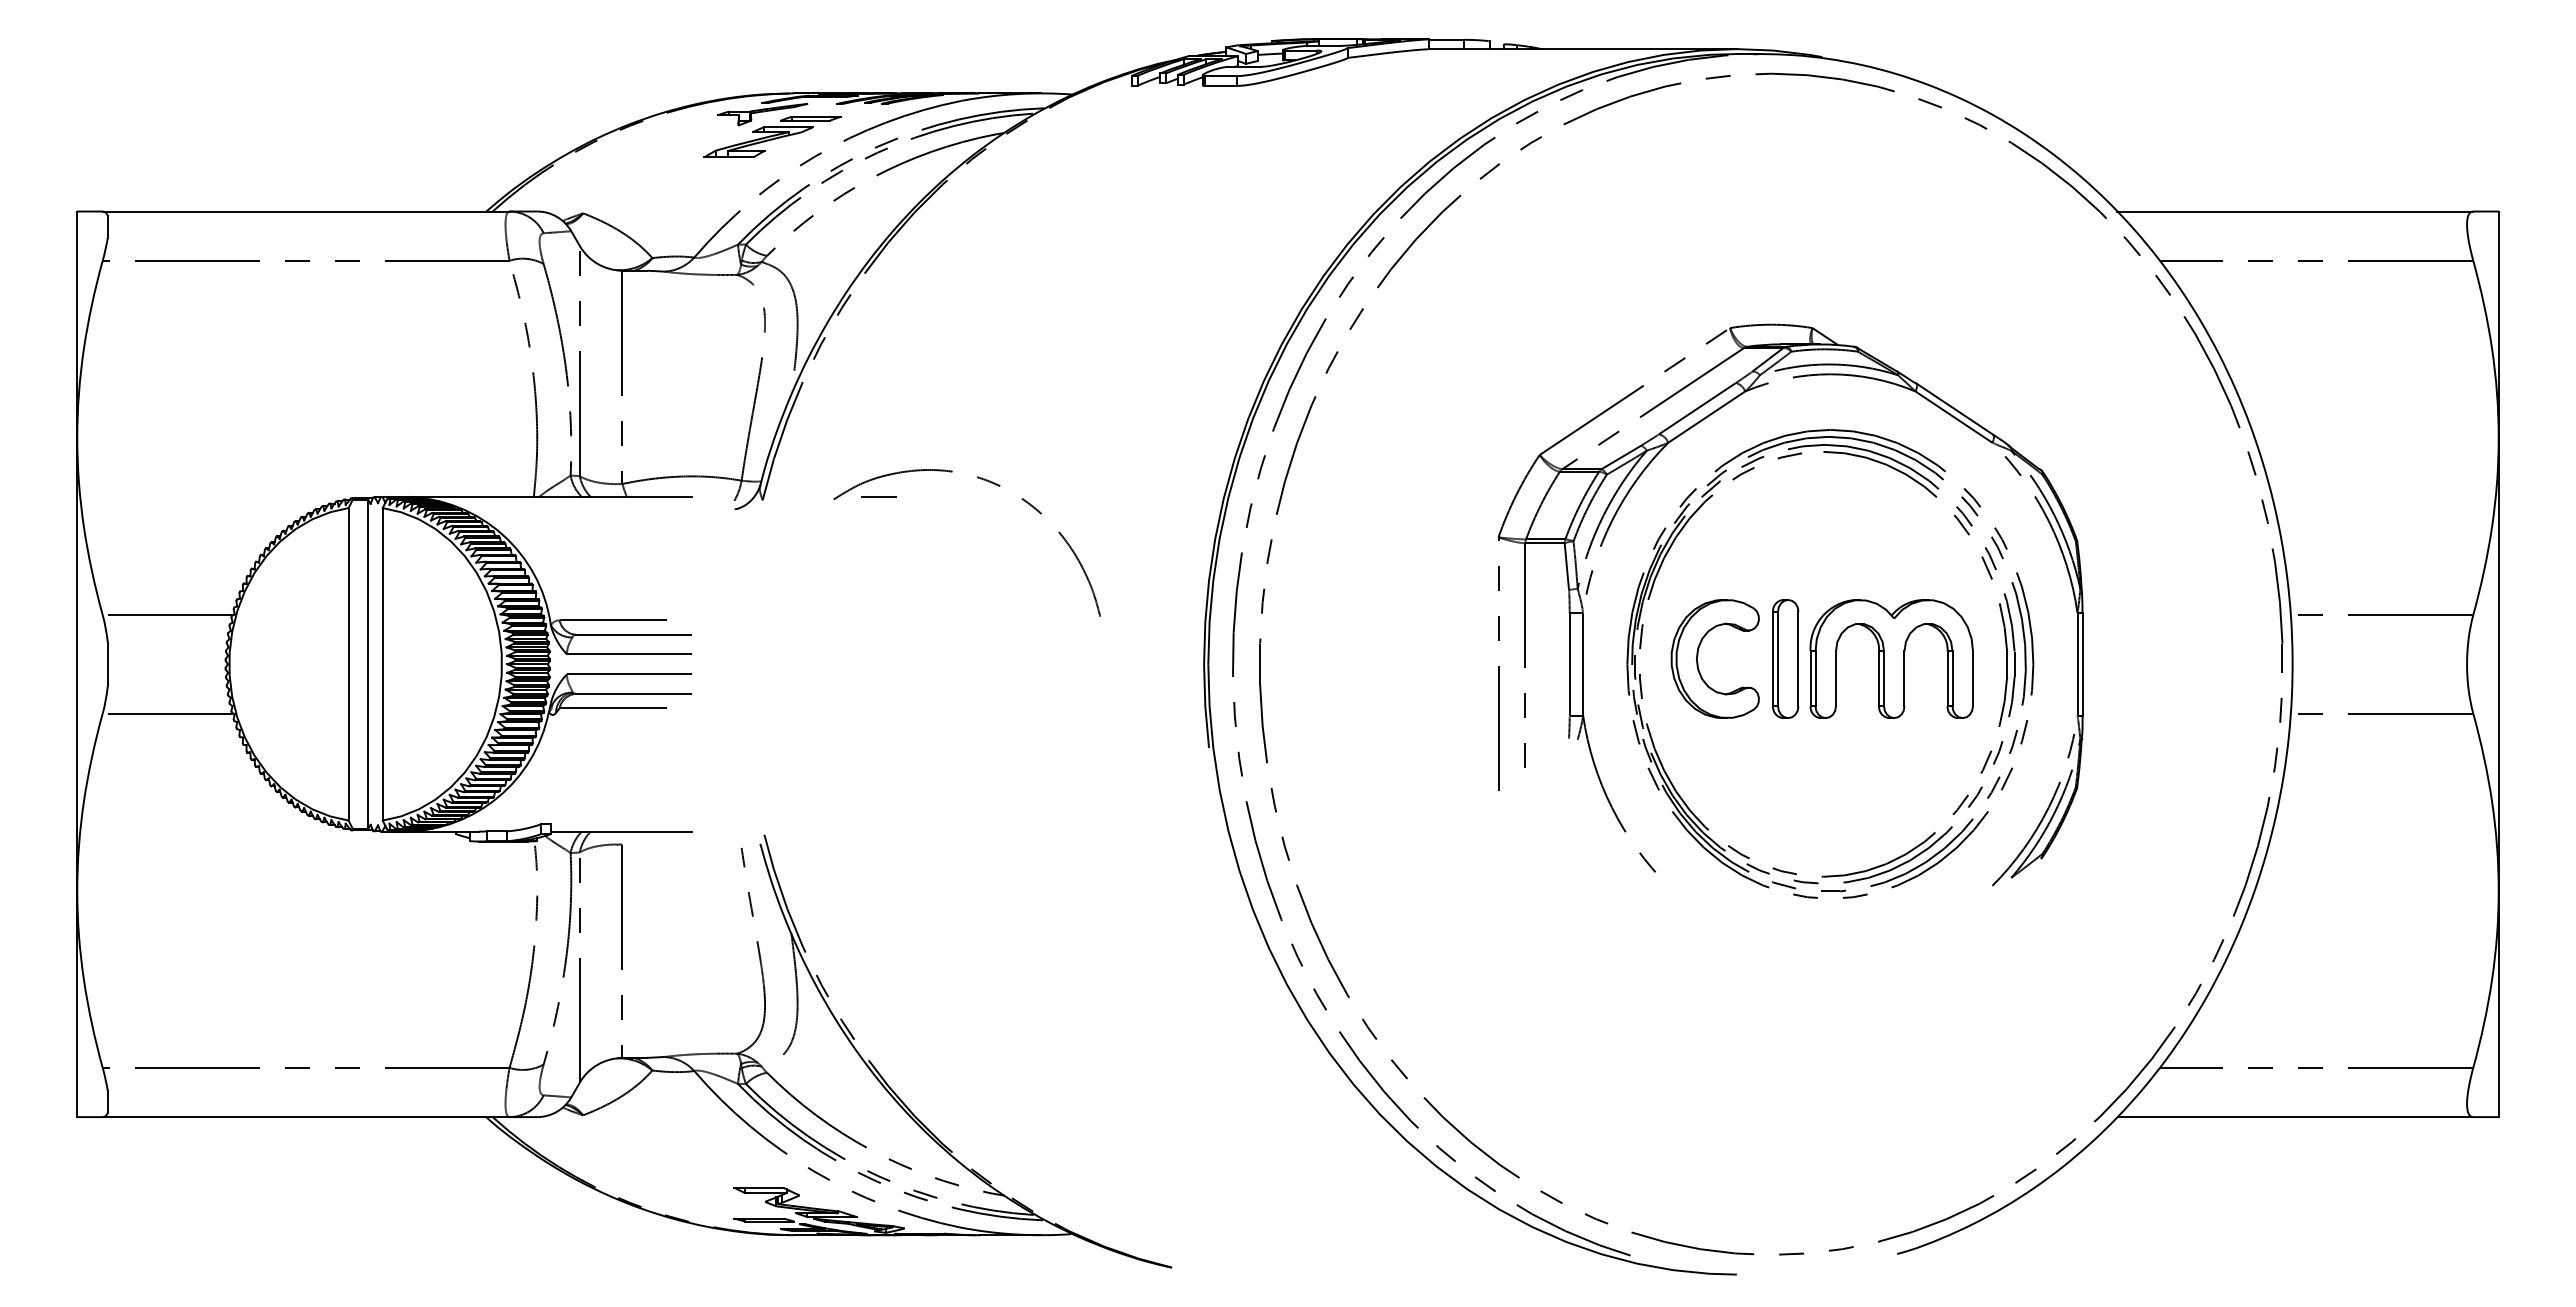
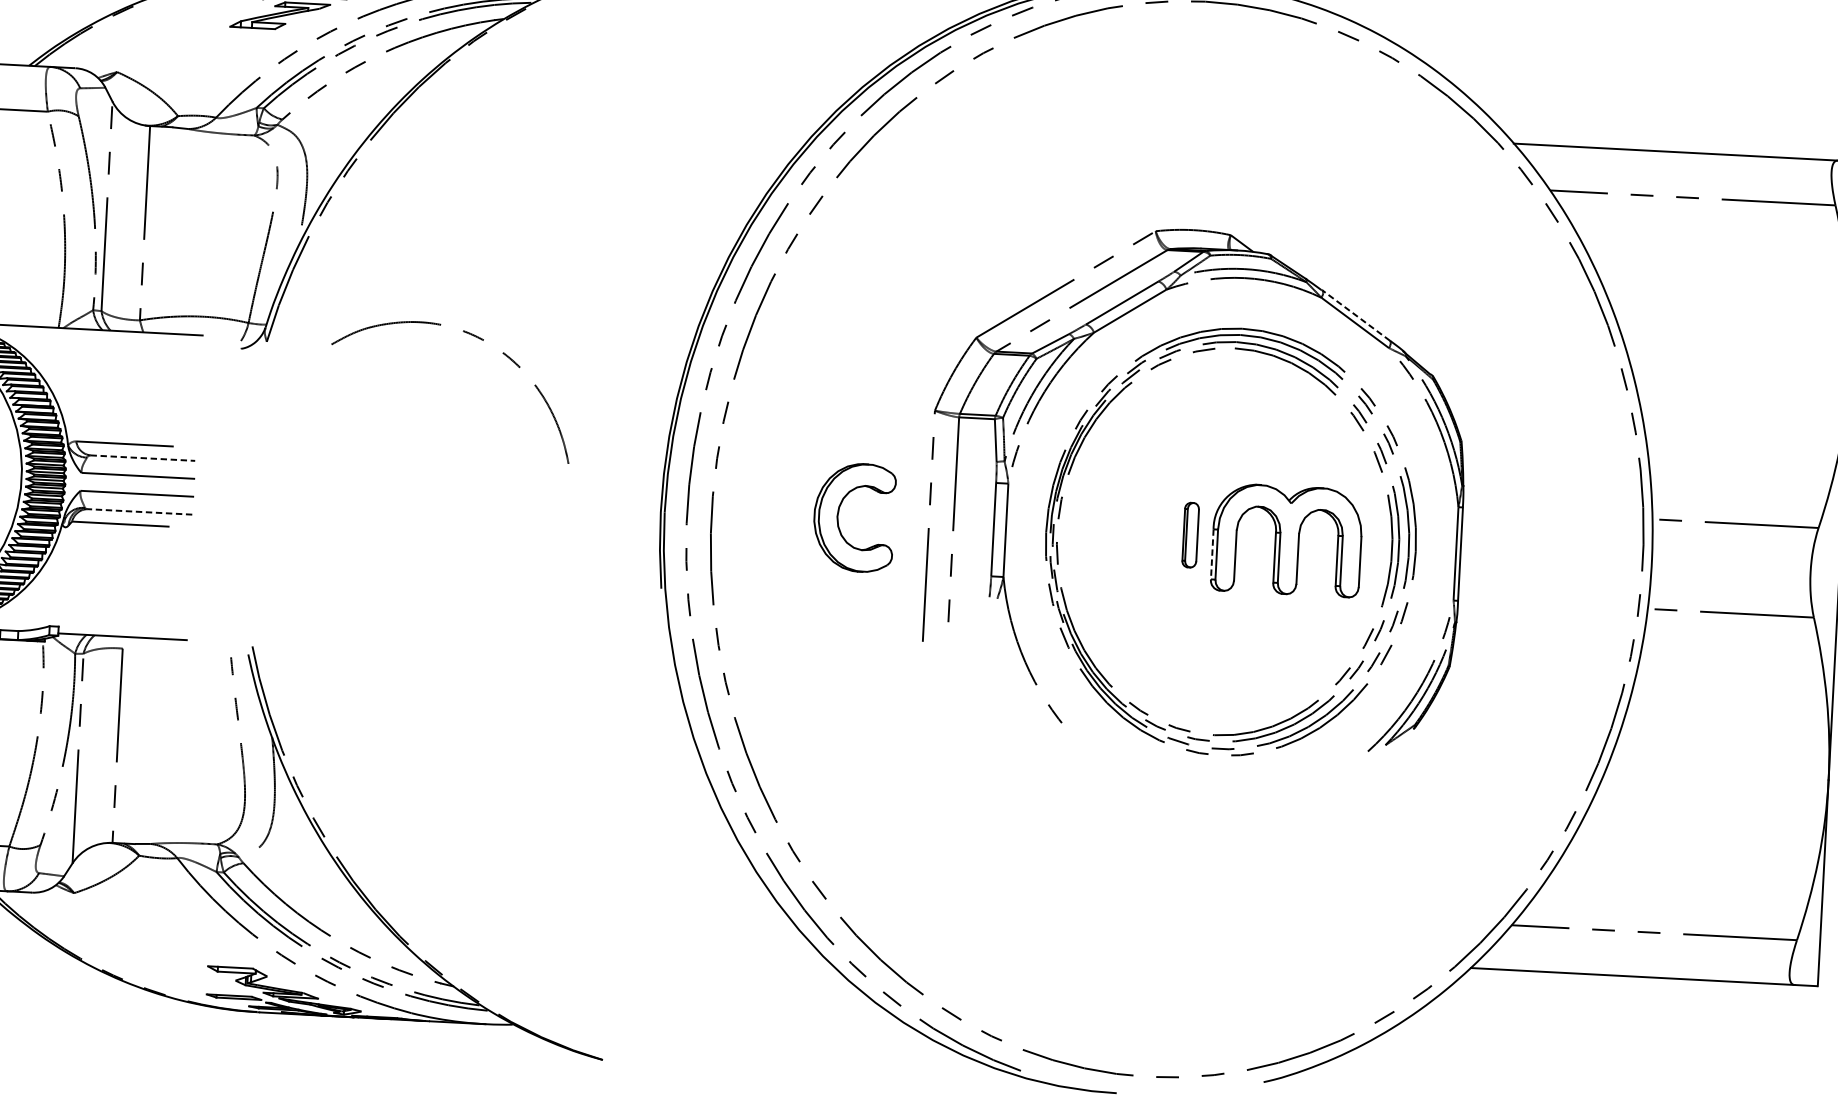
line: (1954, 408) -> (1356, 315), solid -> dashed
line: (878, 496) -> (372, 343), removed
line: (634, 634) -> (143, 457), solid -> dashed
part: (1698, 655) -> (839, 513), moved
part: (1785, 658) -> (1190, 534), size x0.6
line: (1810, 679) -> (1212, 554), solid -> dashed
line: (633, 693) -> (140, 511), solid -> dashed

